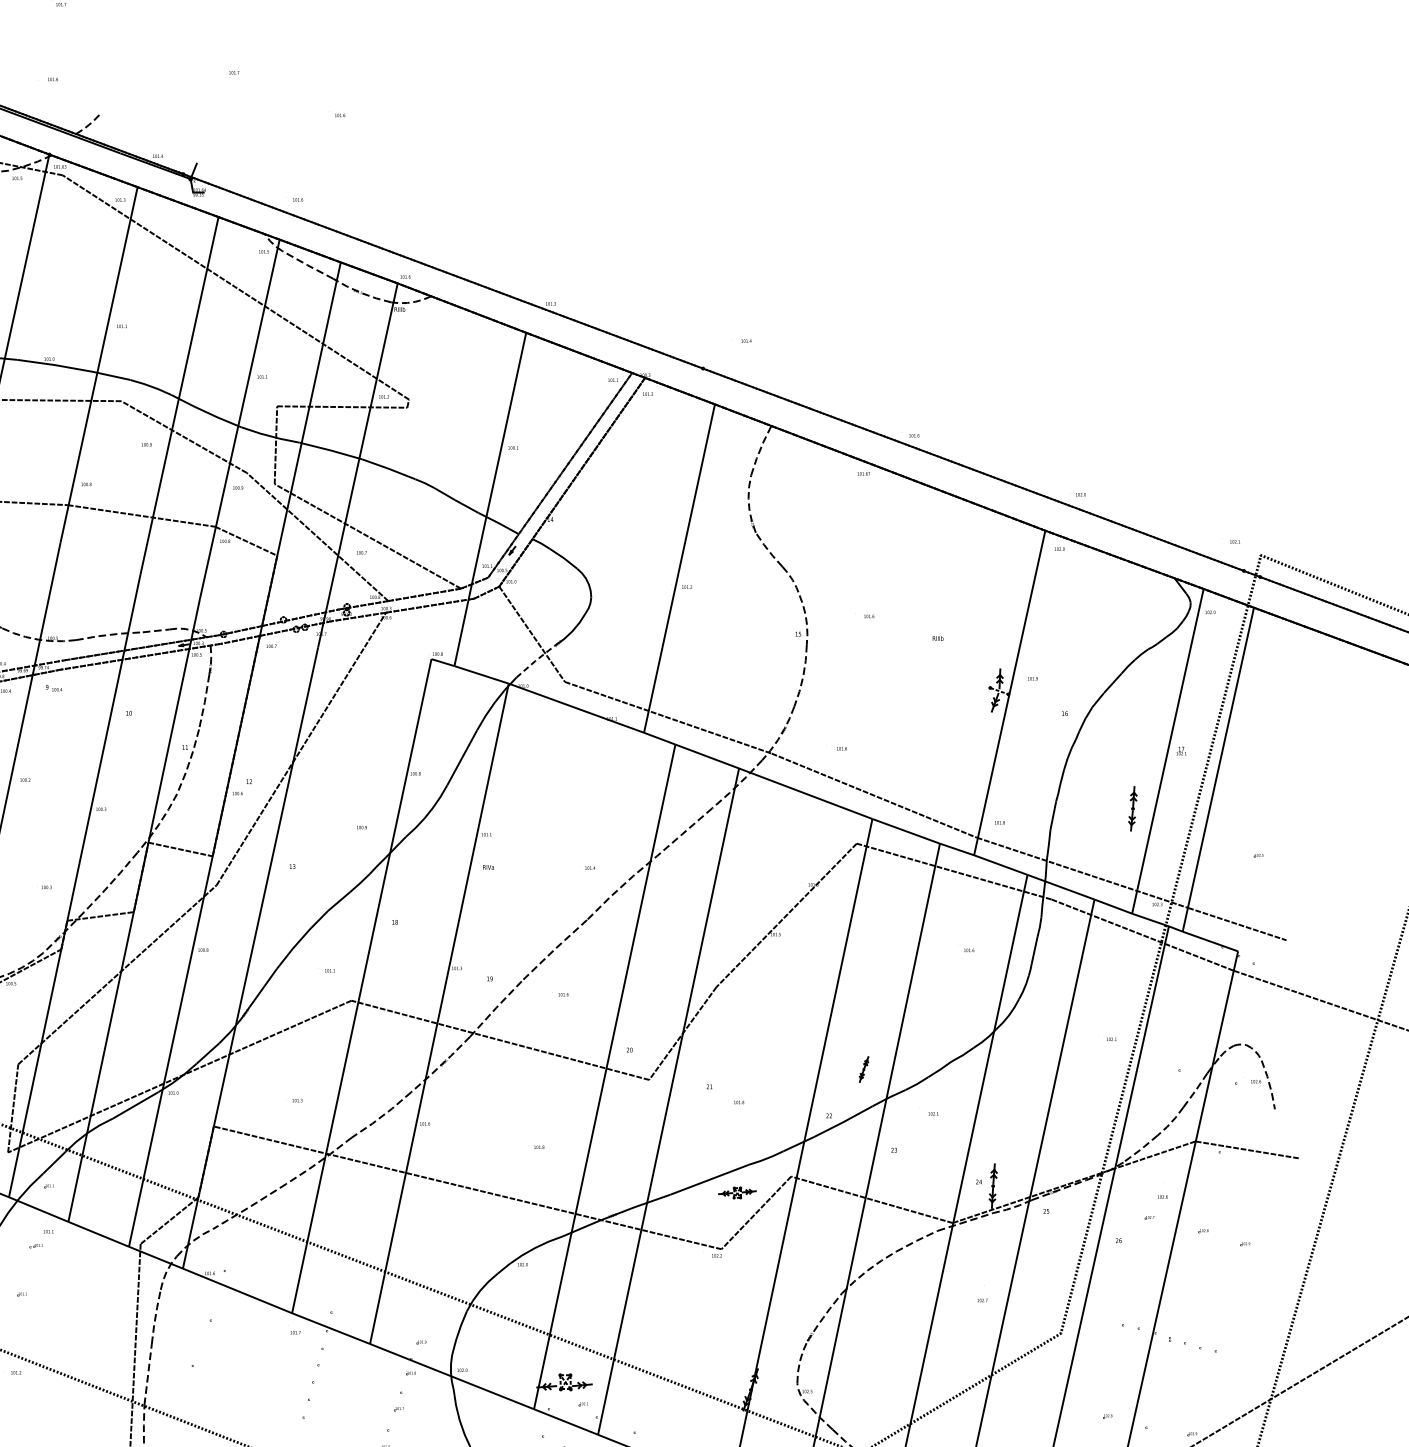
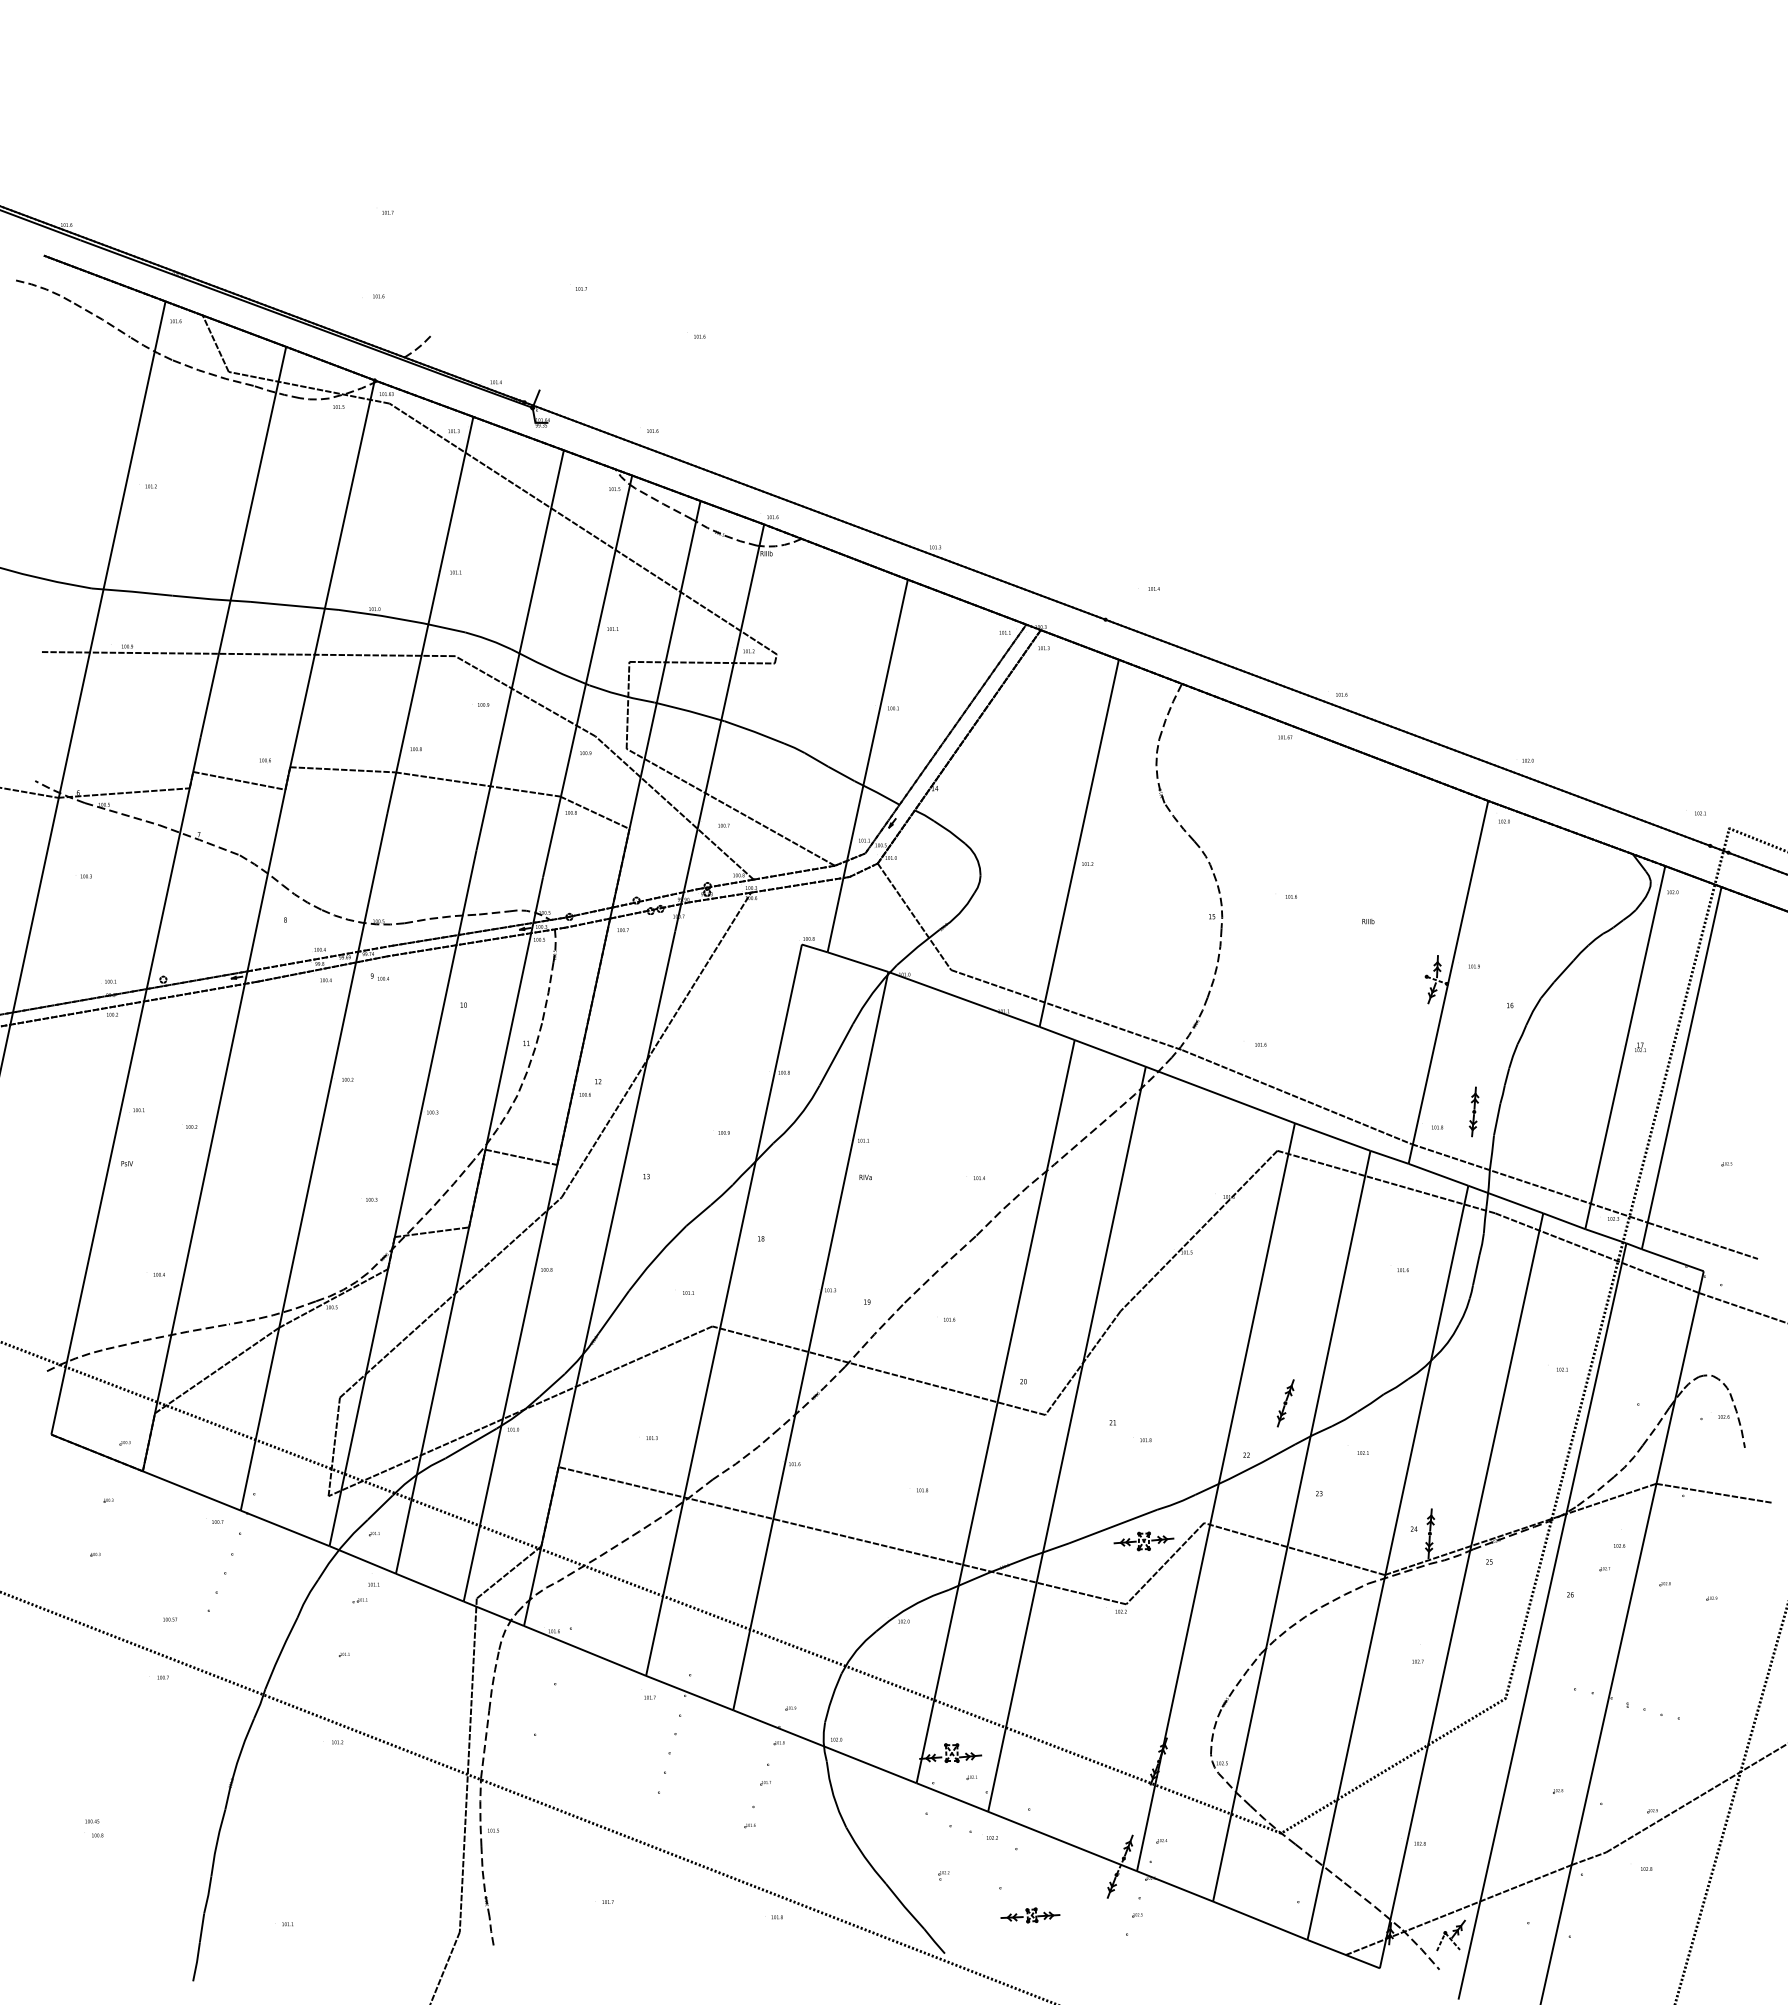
line: (534, 660) -> (917, 946), dashed -> solid
part: (1132, 808) -> (1473, 1111), moved
part: (863, 1069) -> (1285, 1403), size x1.67
part: (736, 1193) -> (1143, 1541), size x1.43

